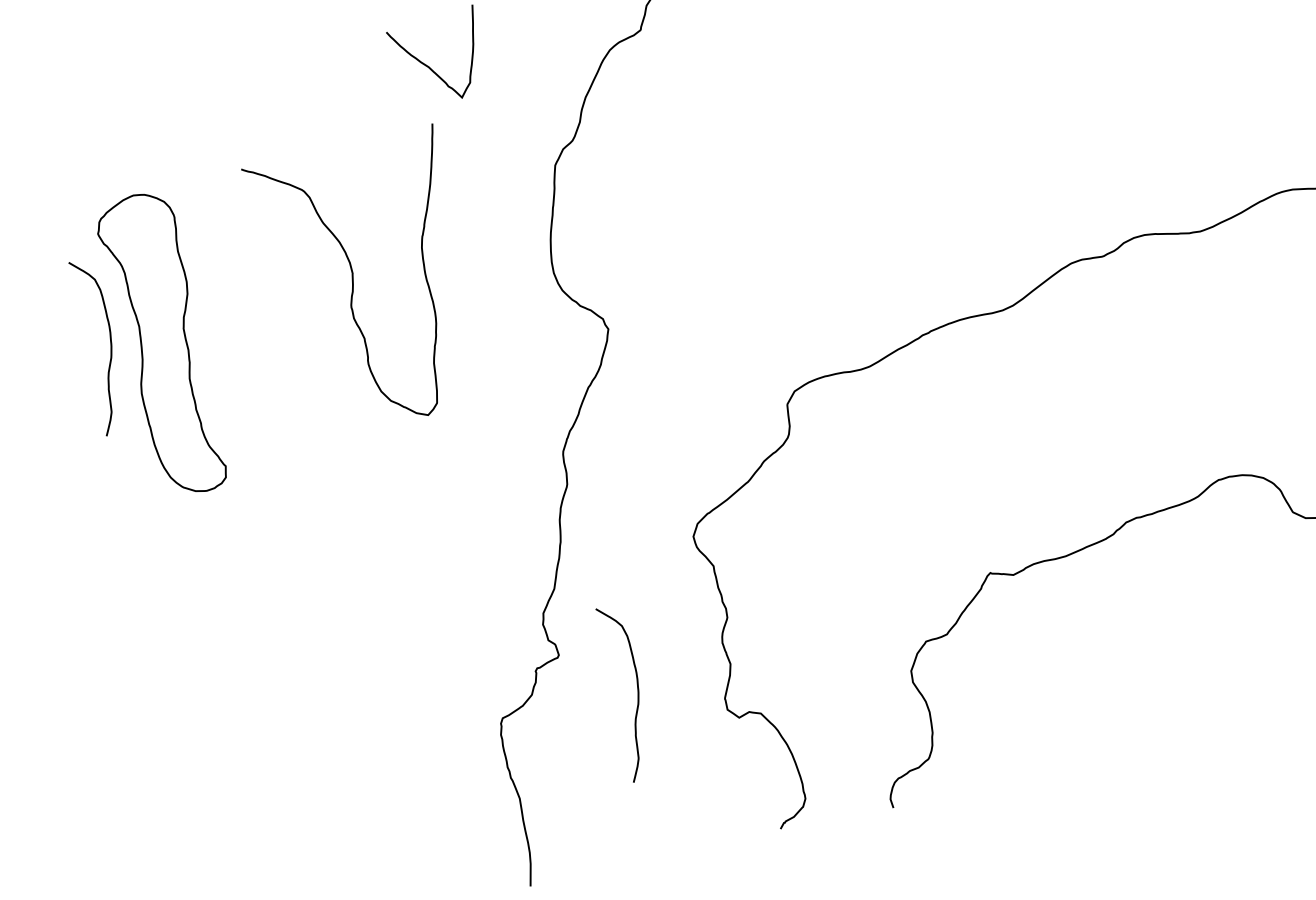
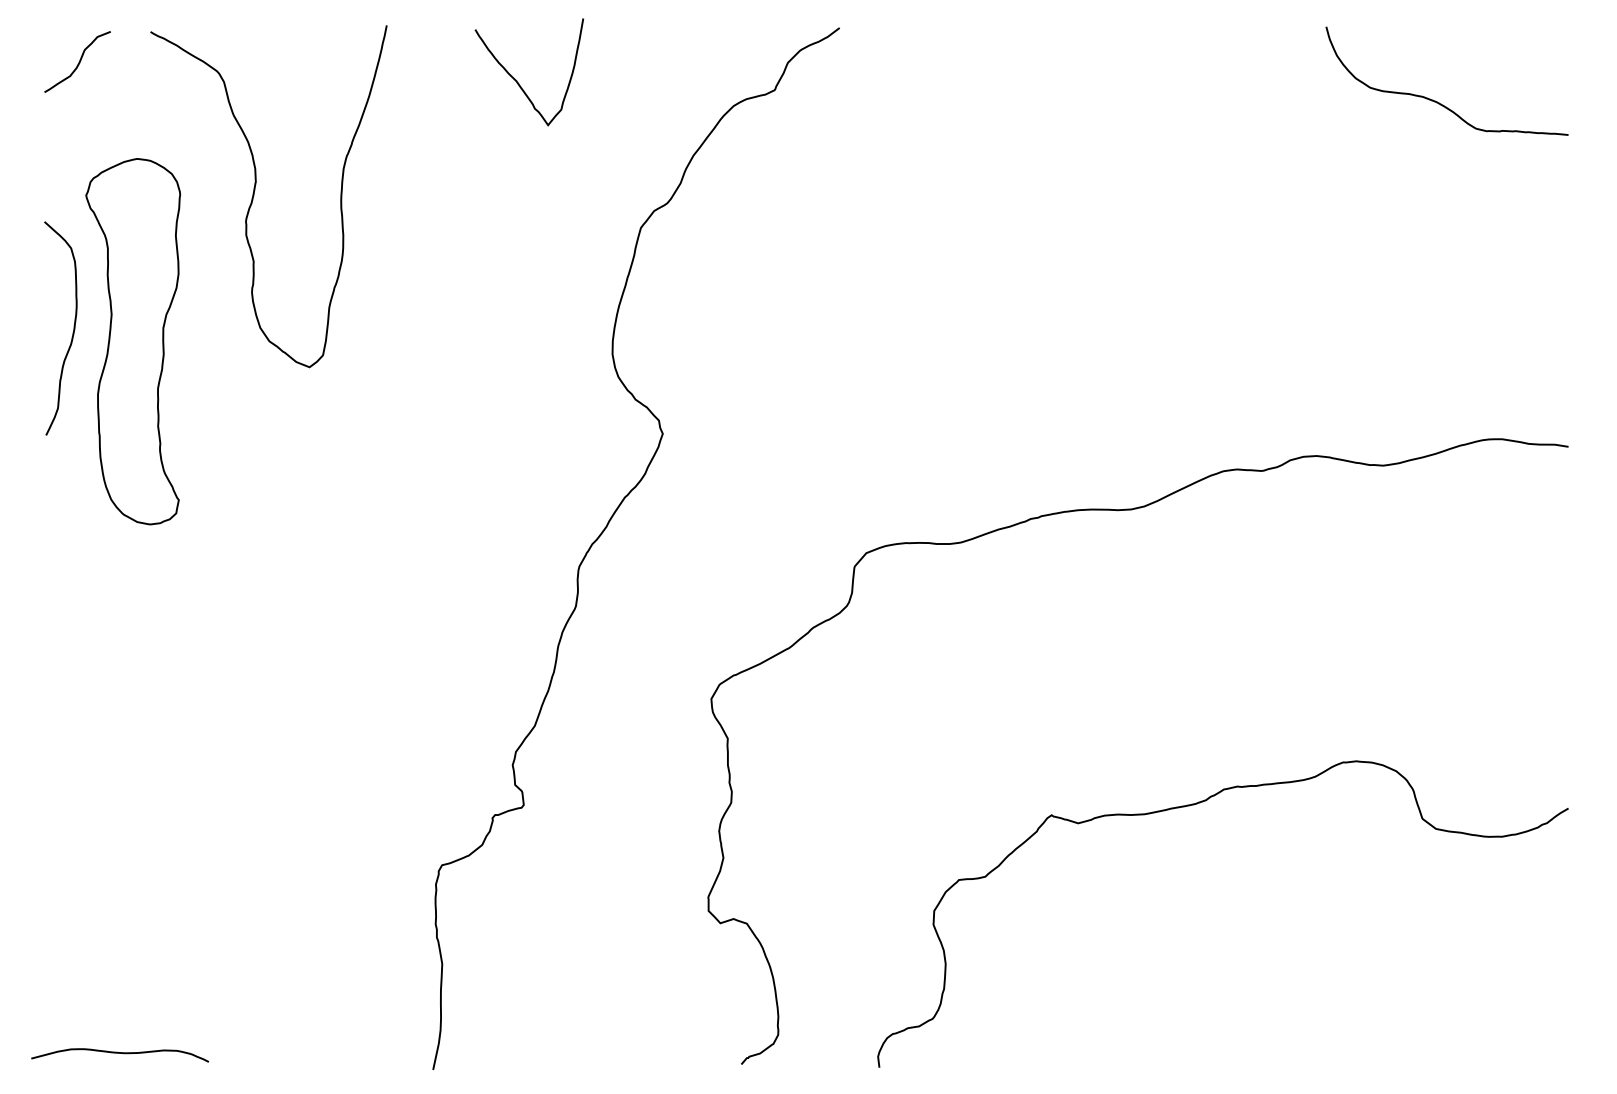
curve: (68, 127) -> (78, 62), added
curve: (354, 285) -> (254, 196), moved
curve: (637, 694) -> (606, 870), removed

